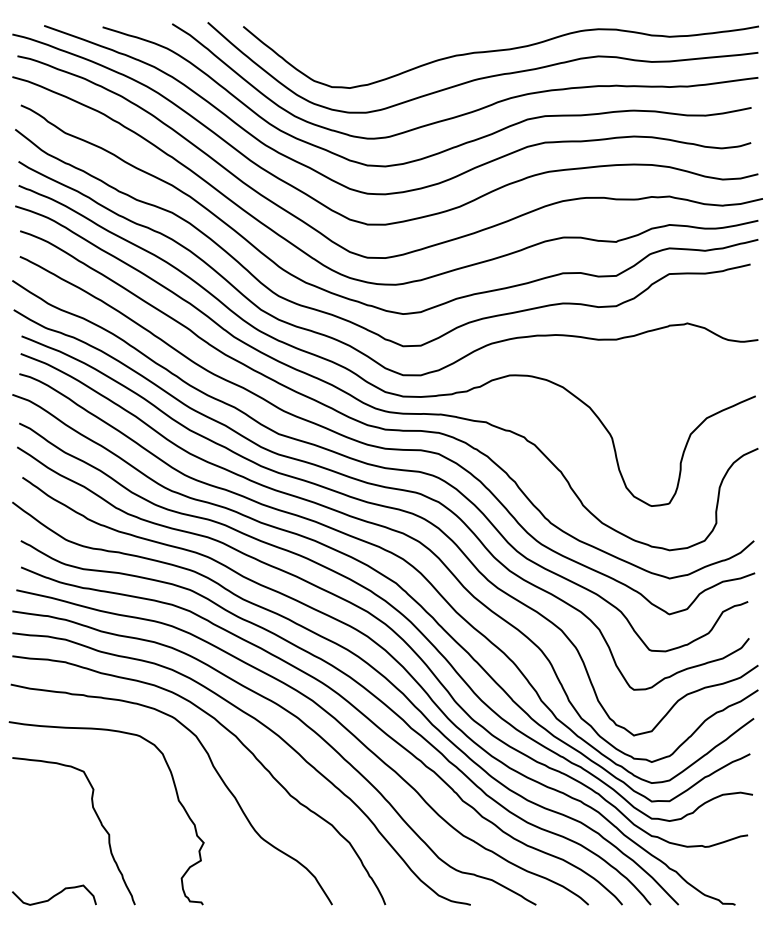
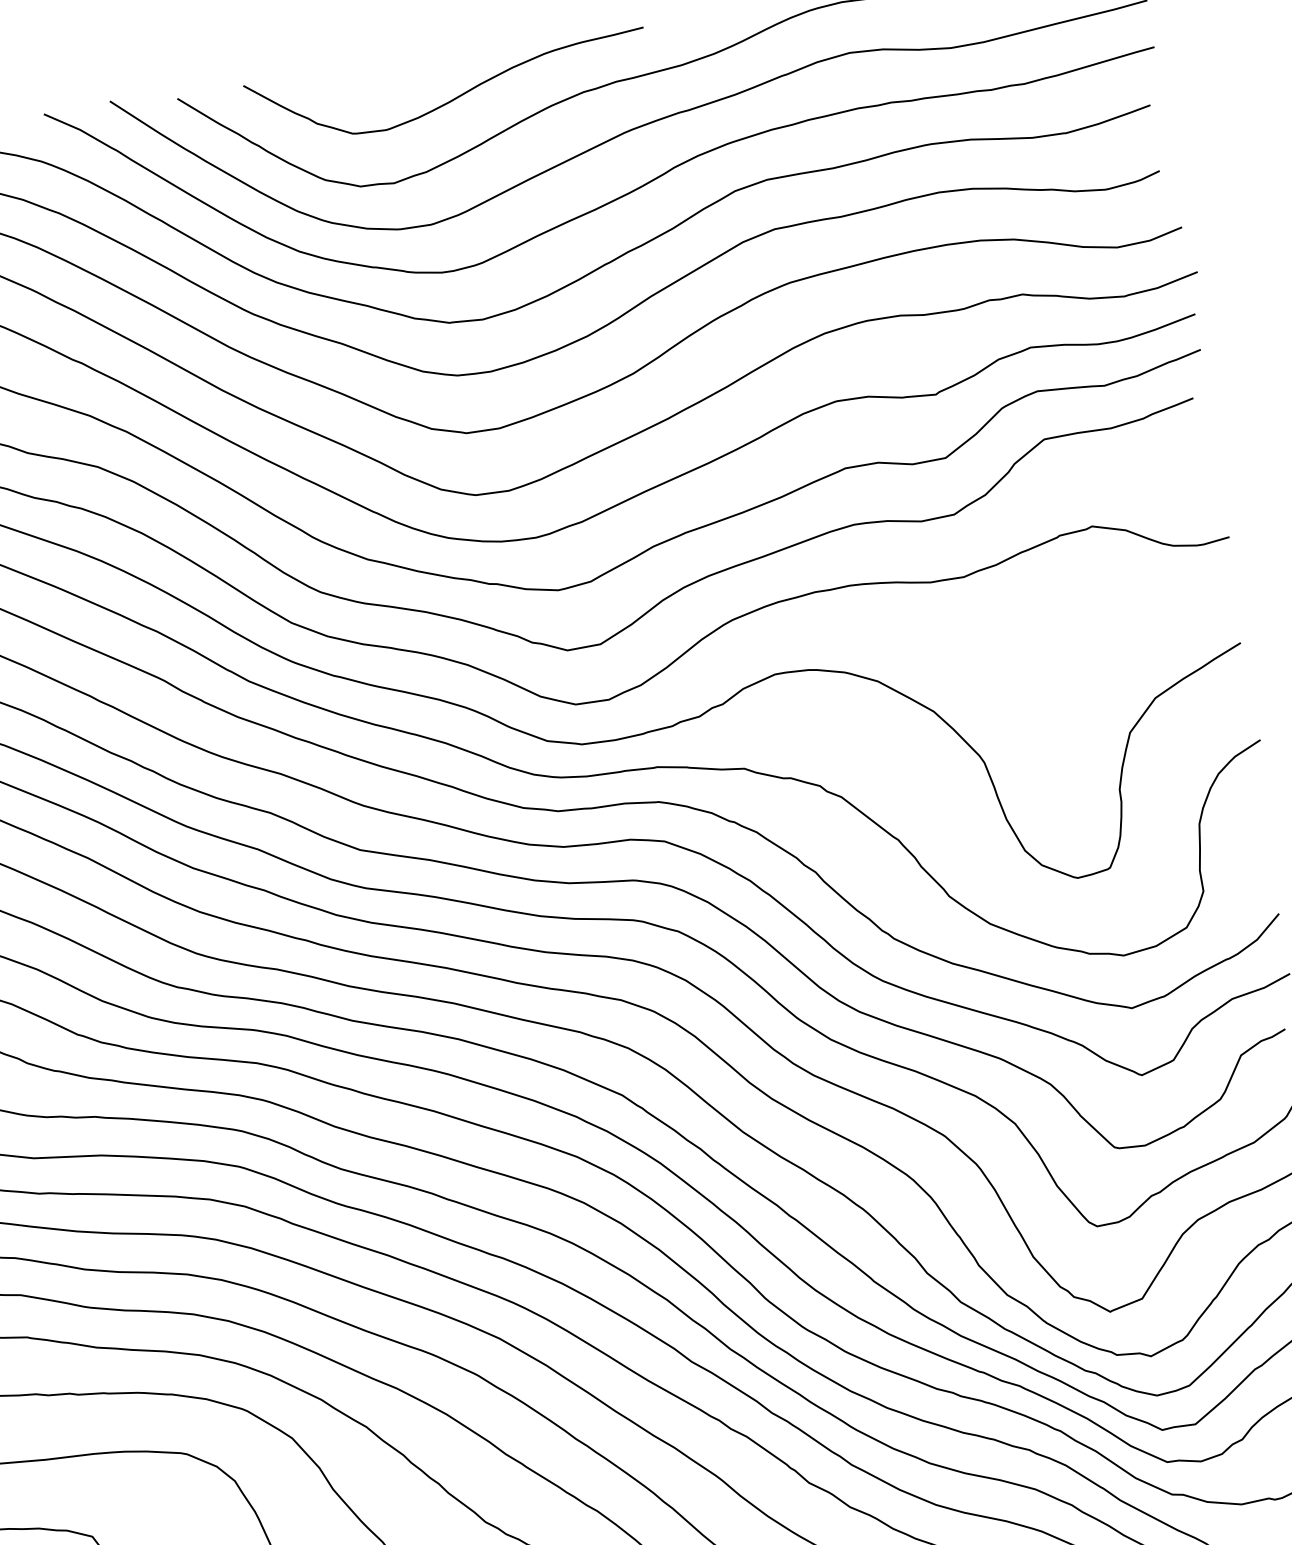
curve: (388, 47) -> (454, 96), added

